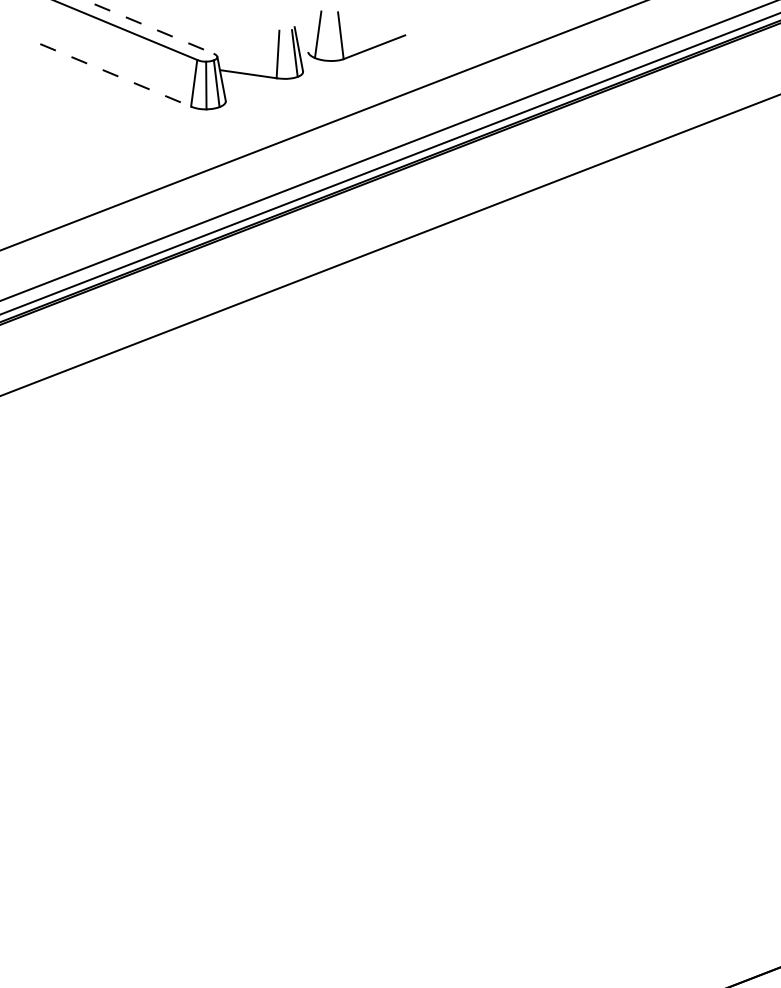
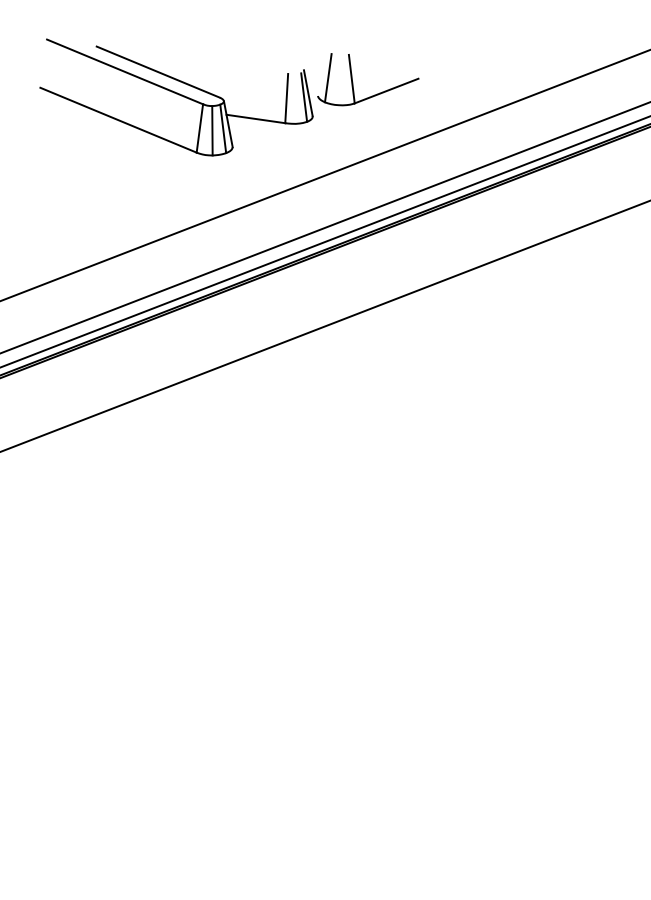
line: (154, 29) -> (158, 72), dashed -> solid
line: (115, 75) -> (118, 120), dashed -> solid

